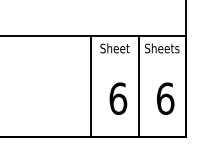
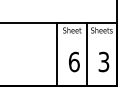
text: (164, 97) -> (103, 61), 6 -> 3

